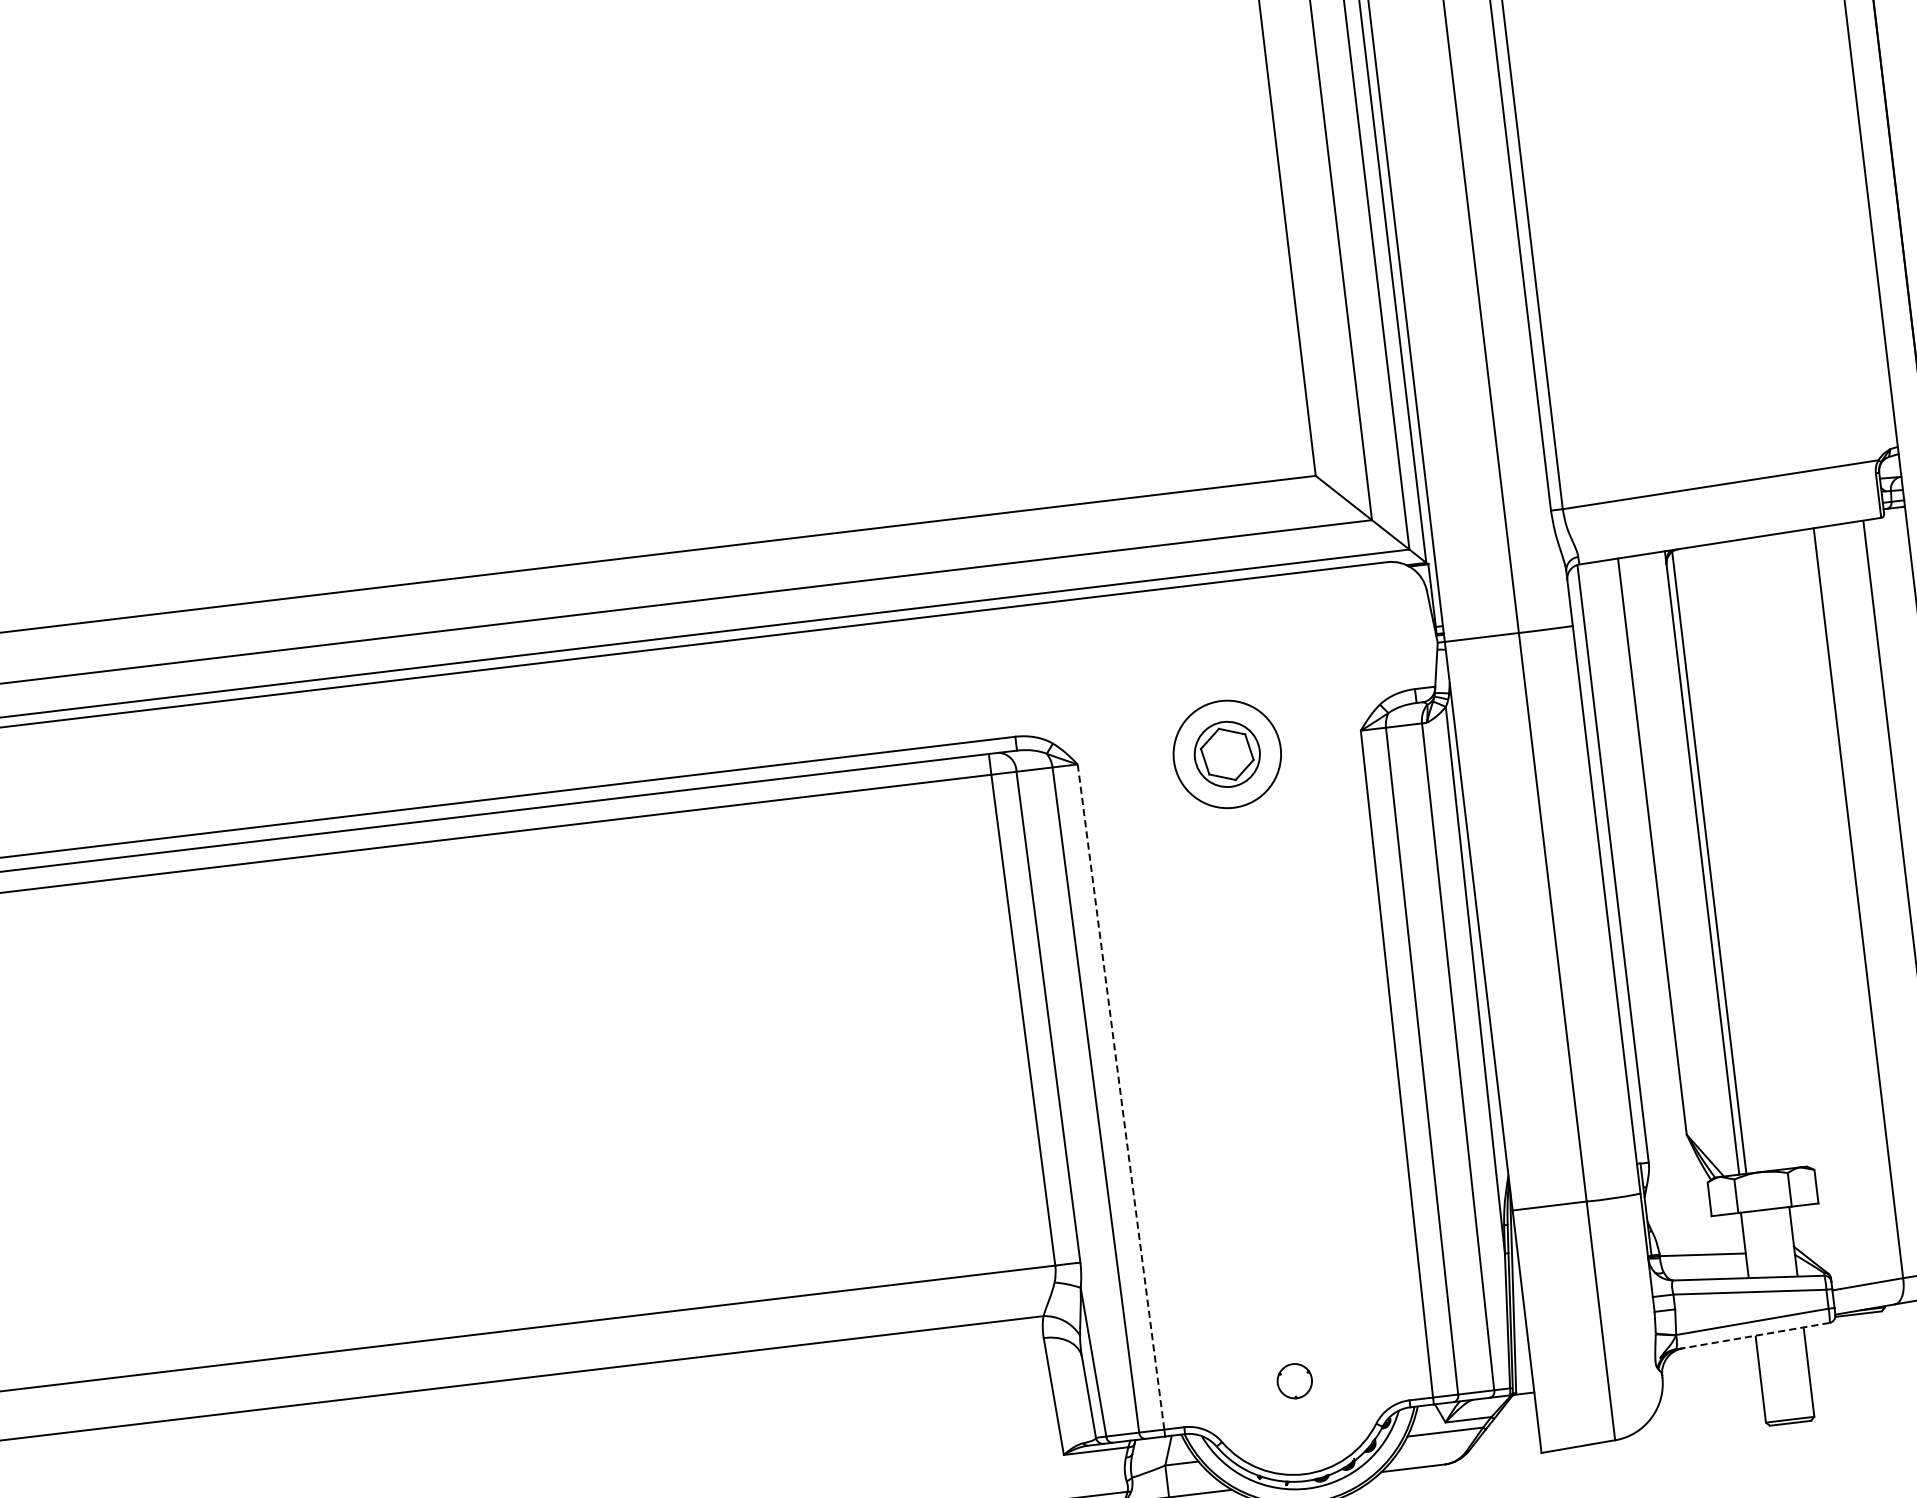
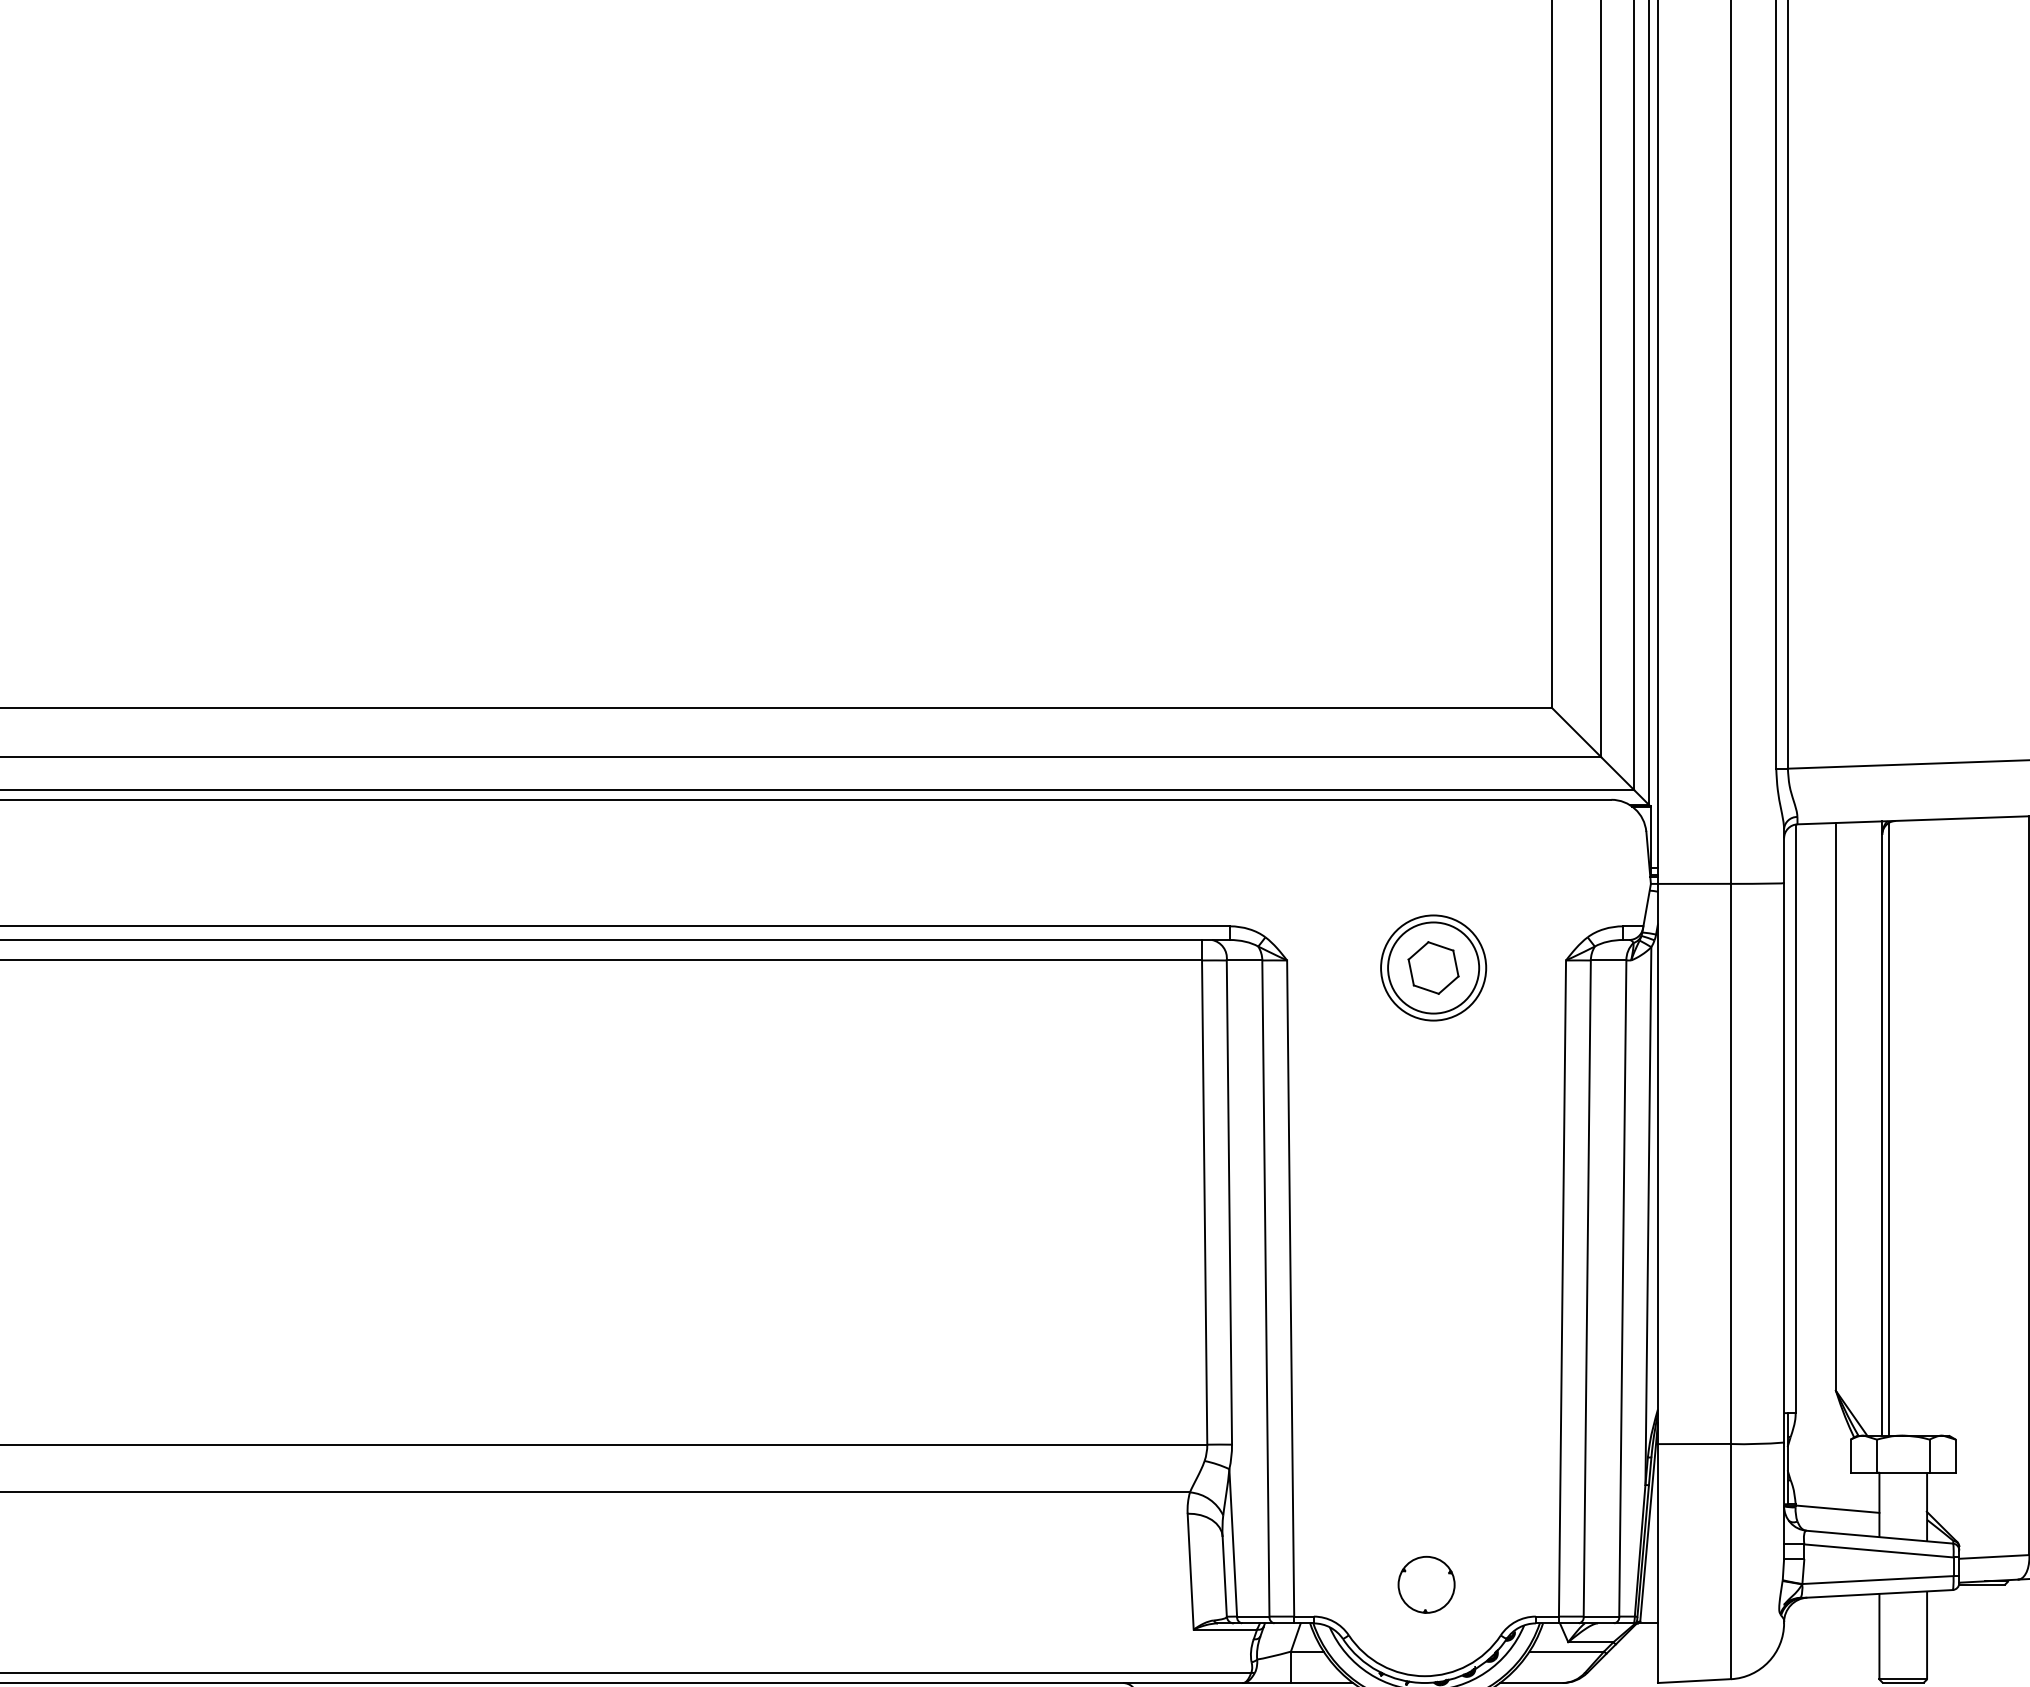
circle: (1227, 753) -> (1433, 967), size x1.43
line: (1120, 1098) -> (1290, 1289), dashed -> solid
line: (1753, 1335) -> (1877, 1593), dashed -> solid
part: (1294, 1381) -> (1426, 1584), size x1.67

